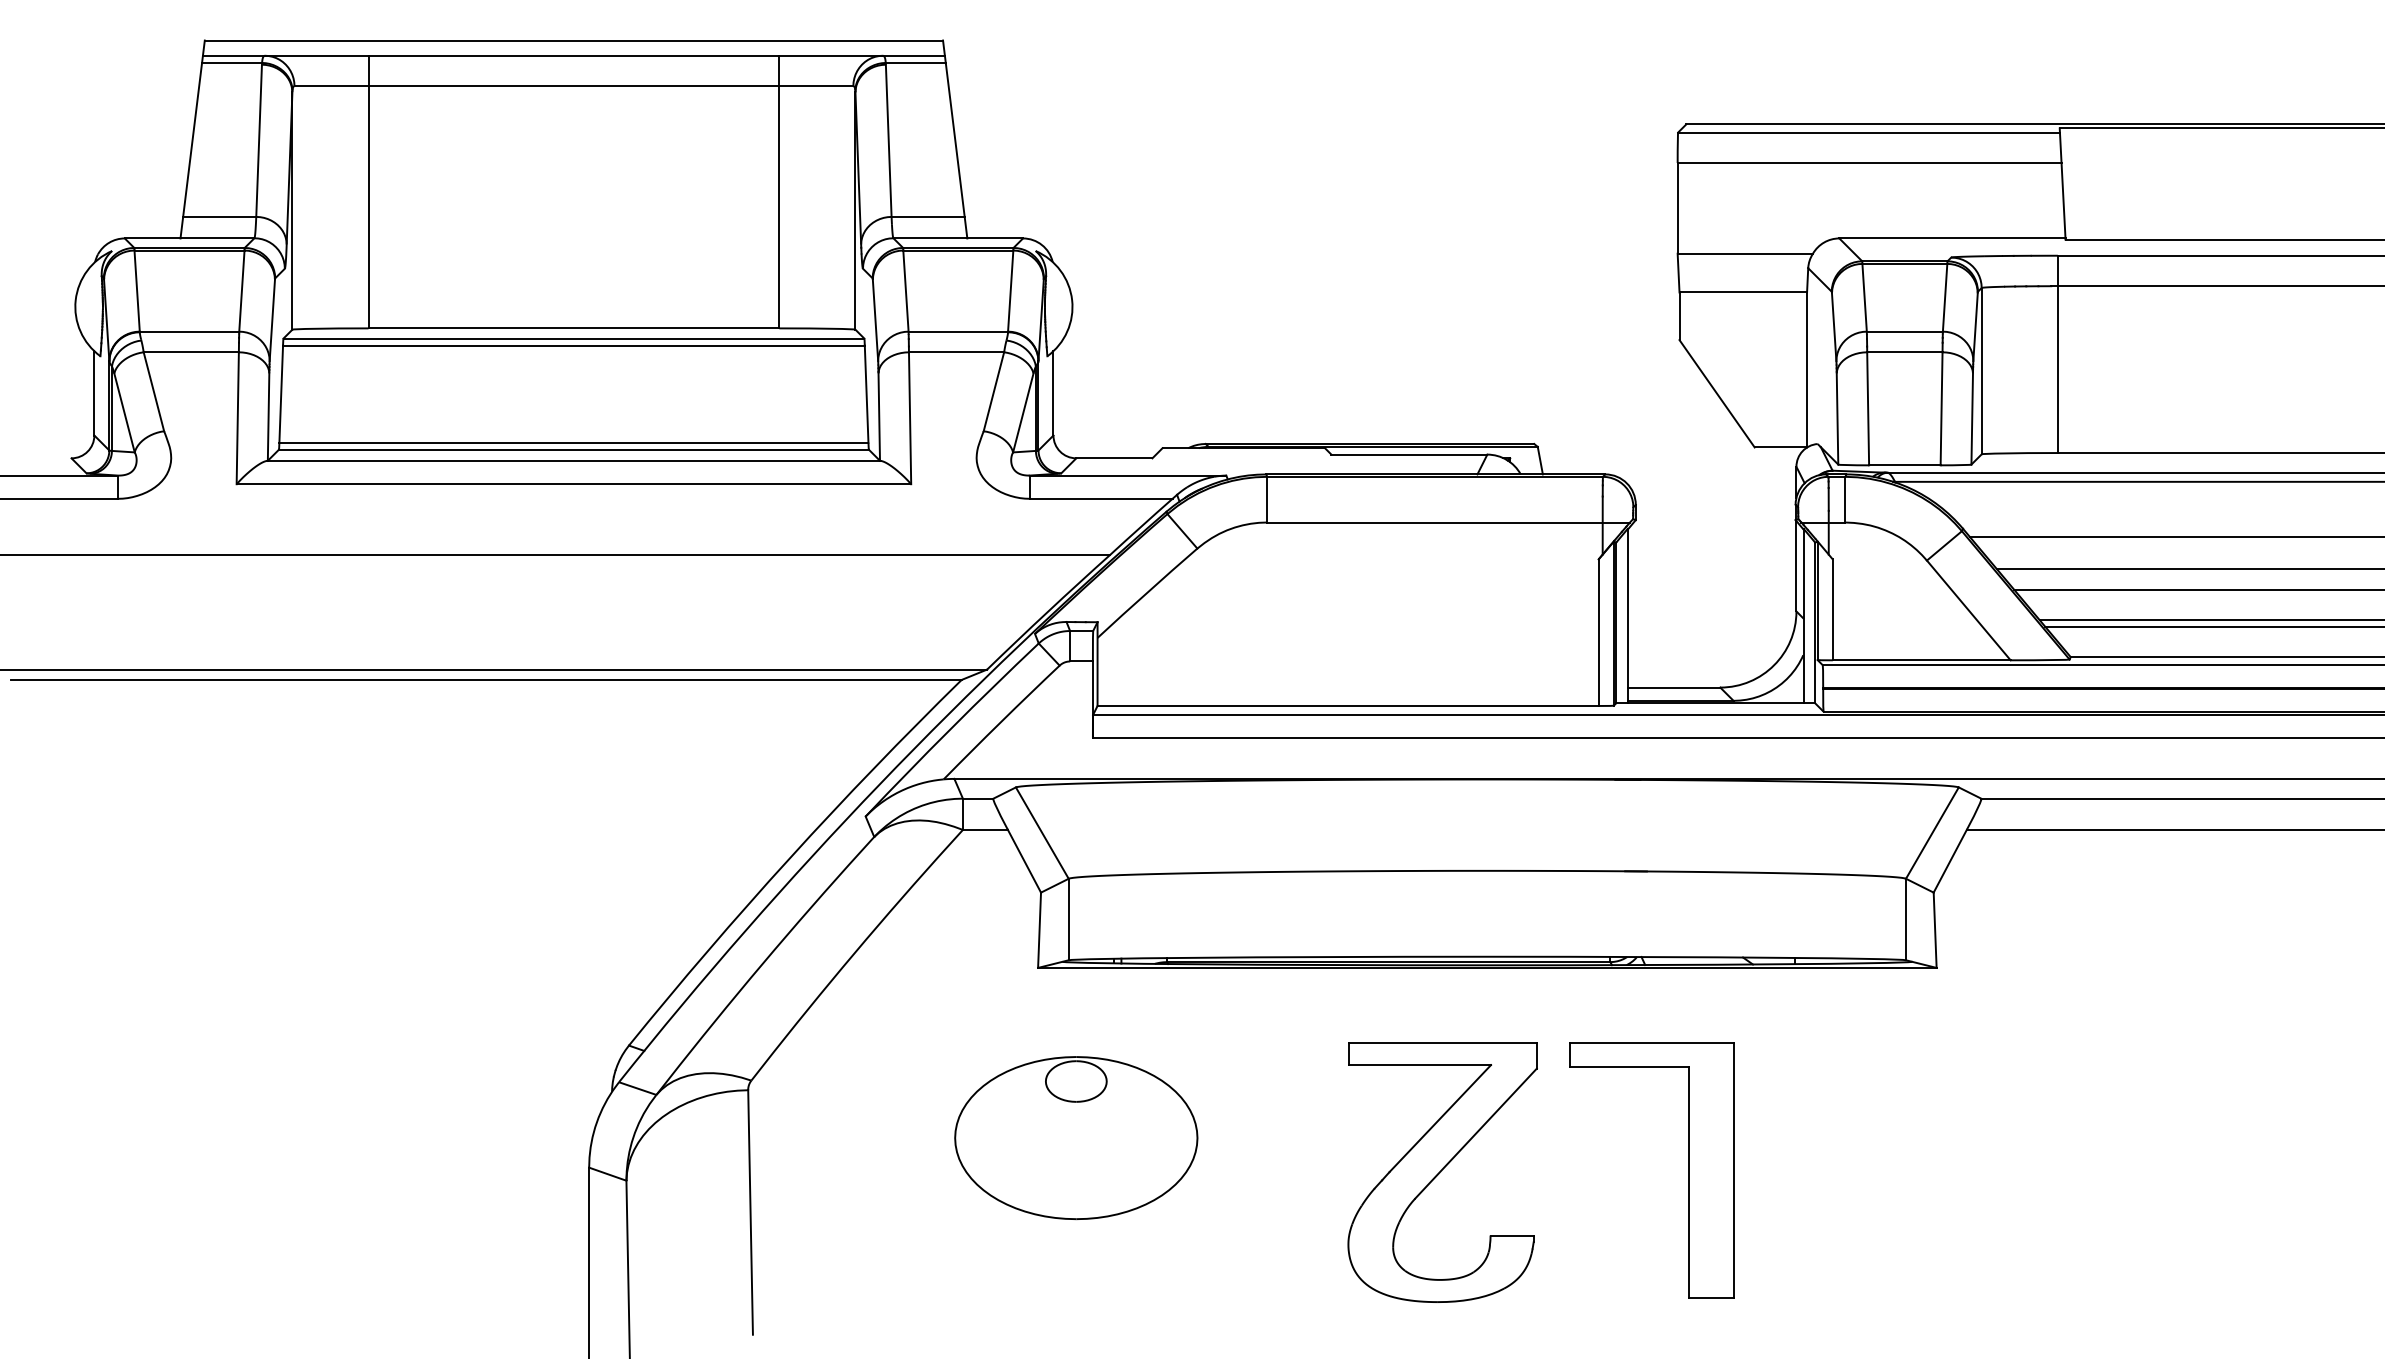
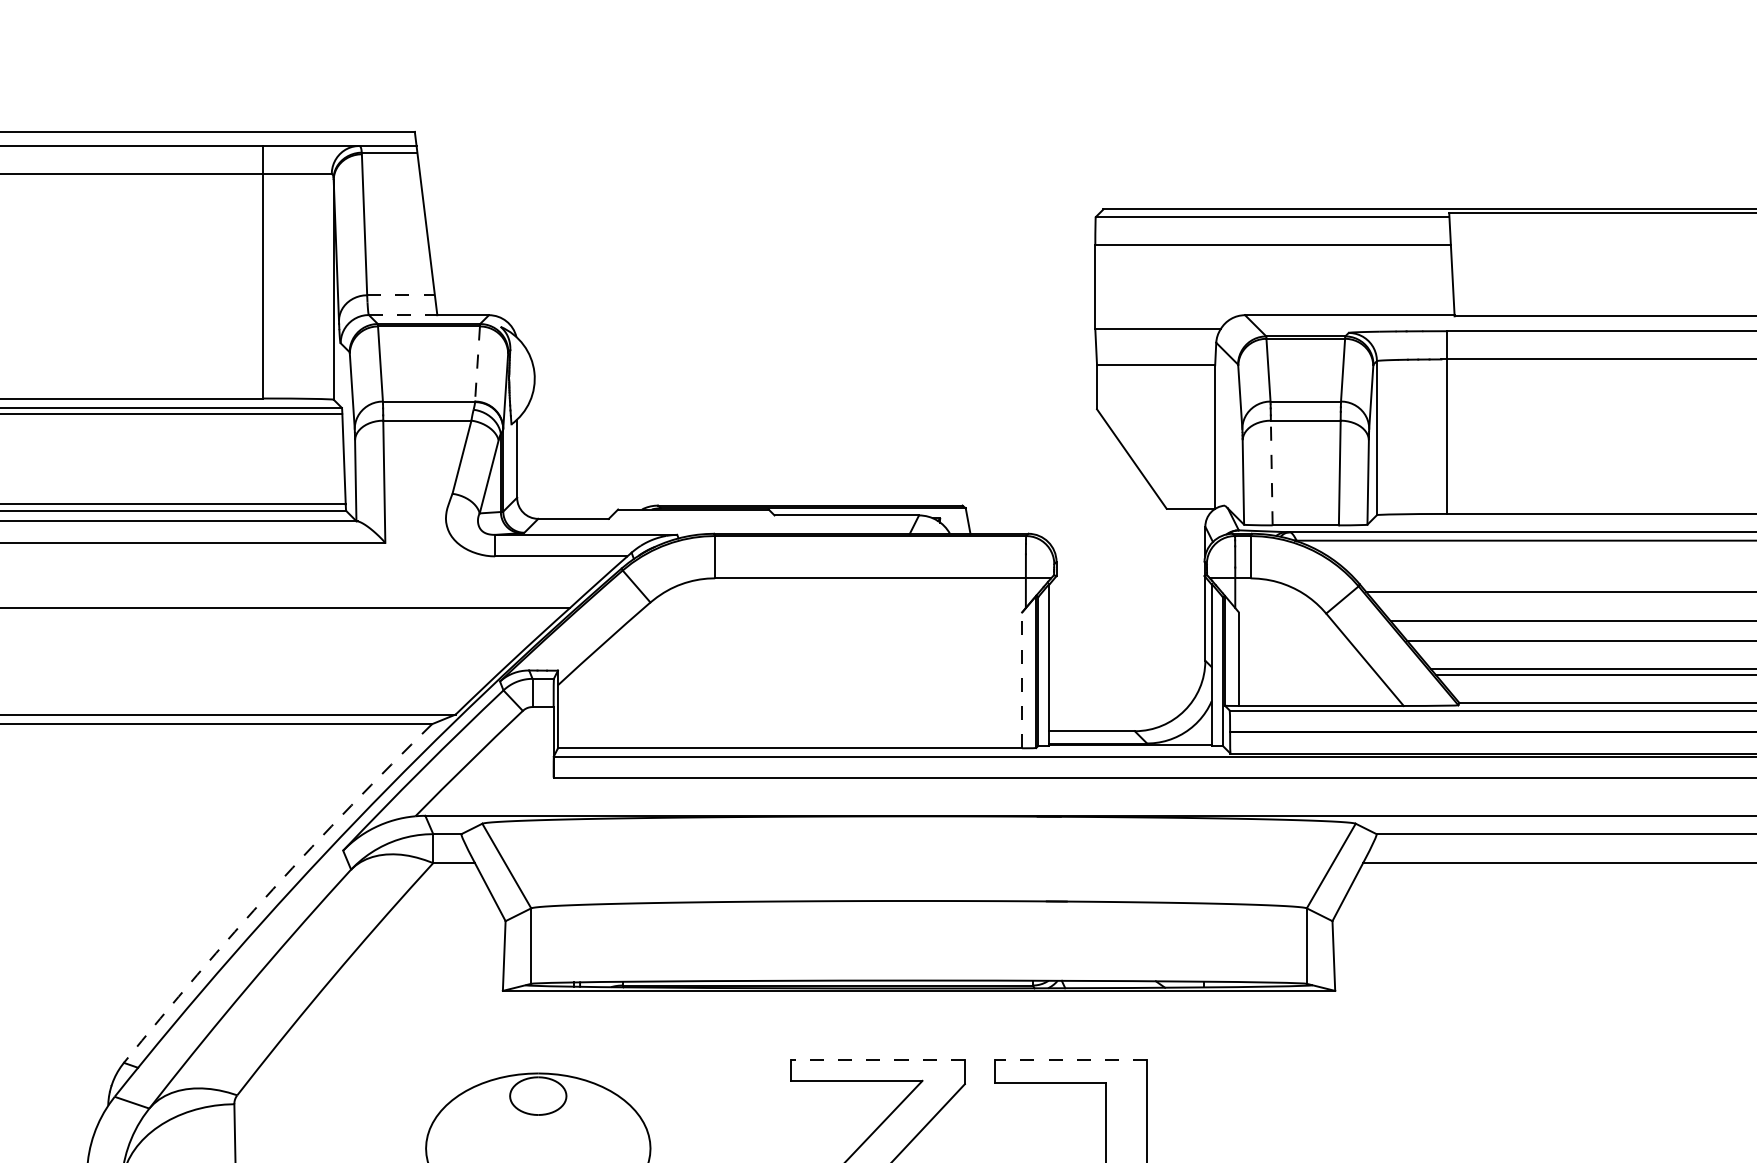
line: (928, 216) -> (401, 294), solid -> dashed
line: (930, 238) -> (403, 315), solid -> dashed
line: (1010, 291) -> (477, 364), solid -> dashed
line: (1868, 408) -> (1272, 472), solid -> dashed
line: (1598, 632) -> (1021, 680), solid -> dashed
arc: (790, 858) -> (273, 889), solid -> dashed
line: (1442, 1042) -> (877, 1059), solid -> dashed
line: (1651, 1042) -> (1071, 1059), solid -> dashed

